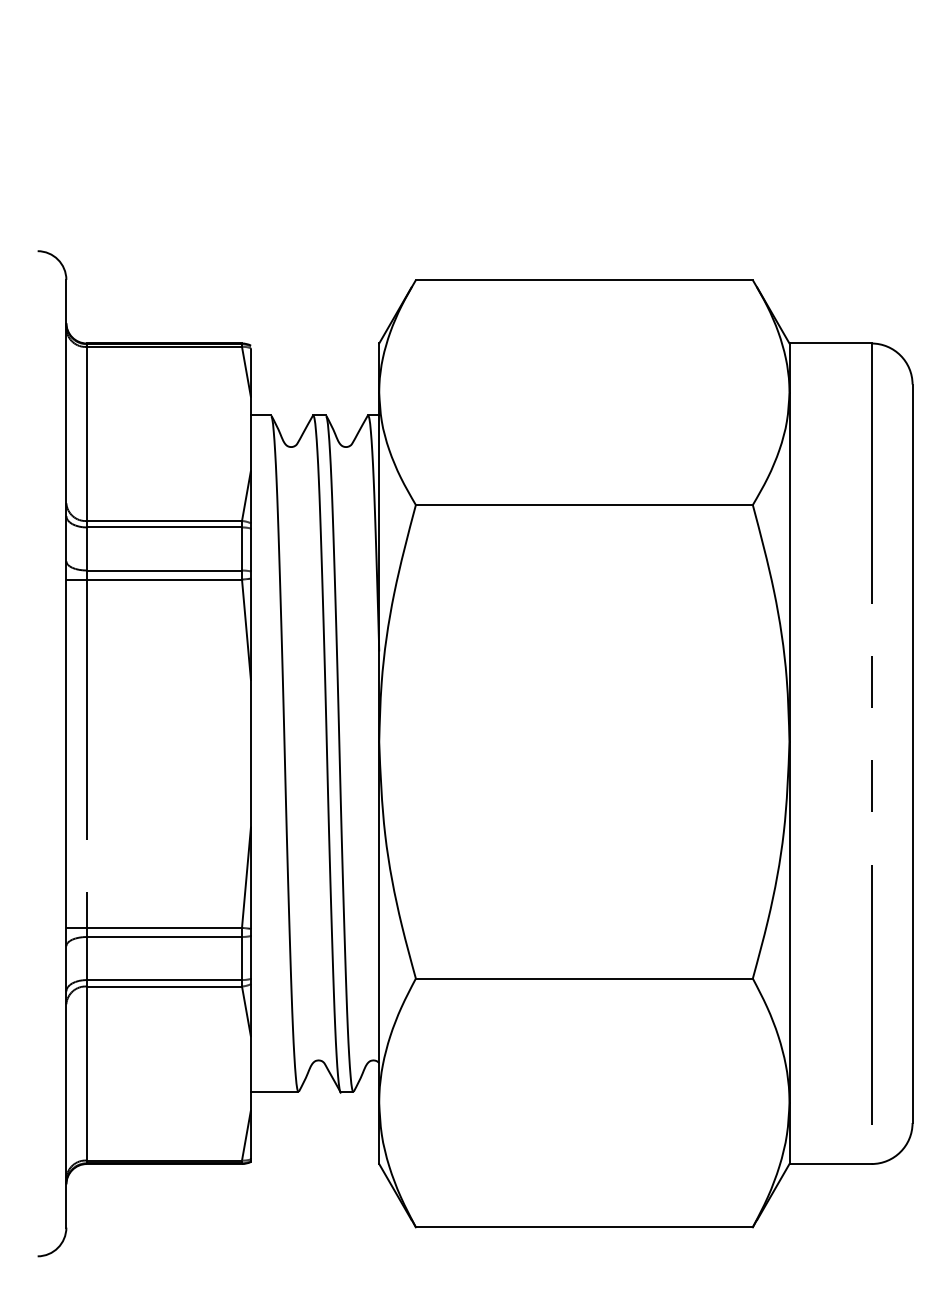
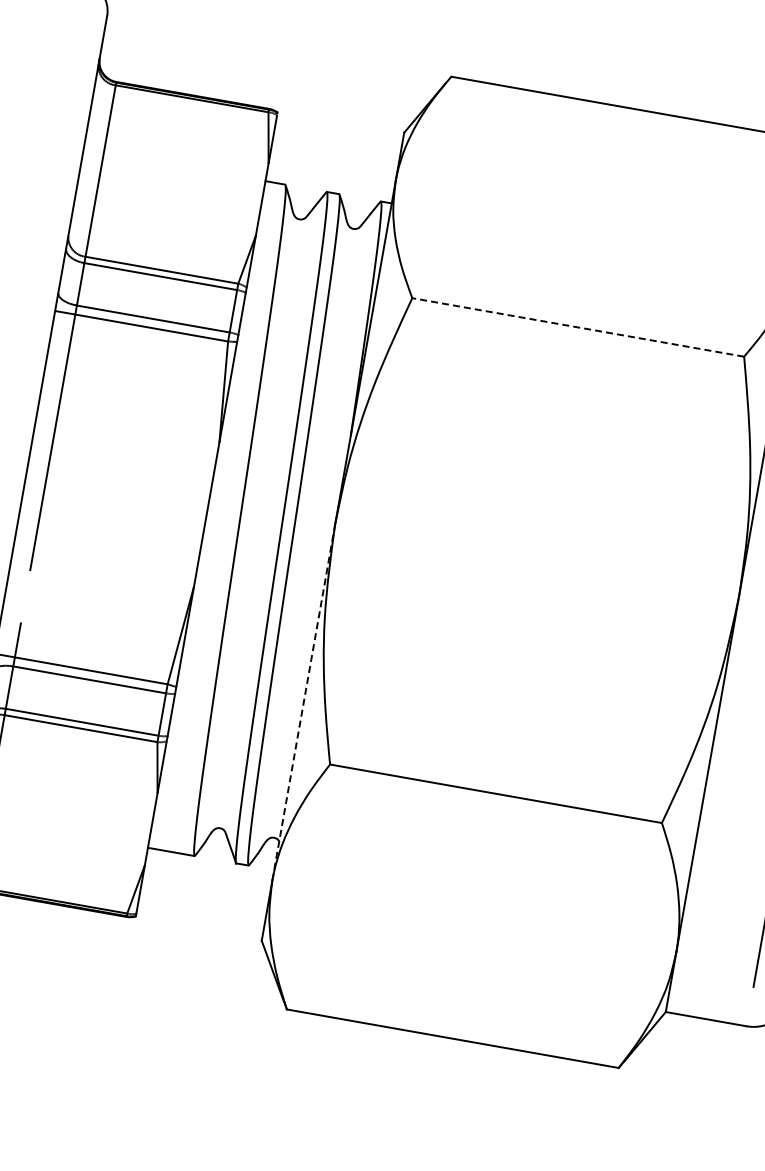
line: (583, 505) -> (577, 327), solid -> dashed
line: (379, 922) -> (303, 702), solid -> dashed

